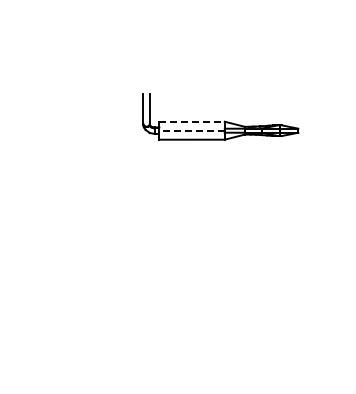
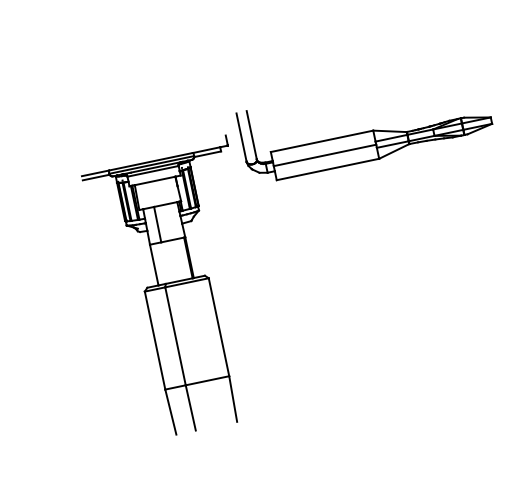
line: (192, 121) -> (322, 140), dashed -> solid
line: (192, 130) -> (325, 154), dashed -> solid
part: (86, 194) -> (180, 289), added

